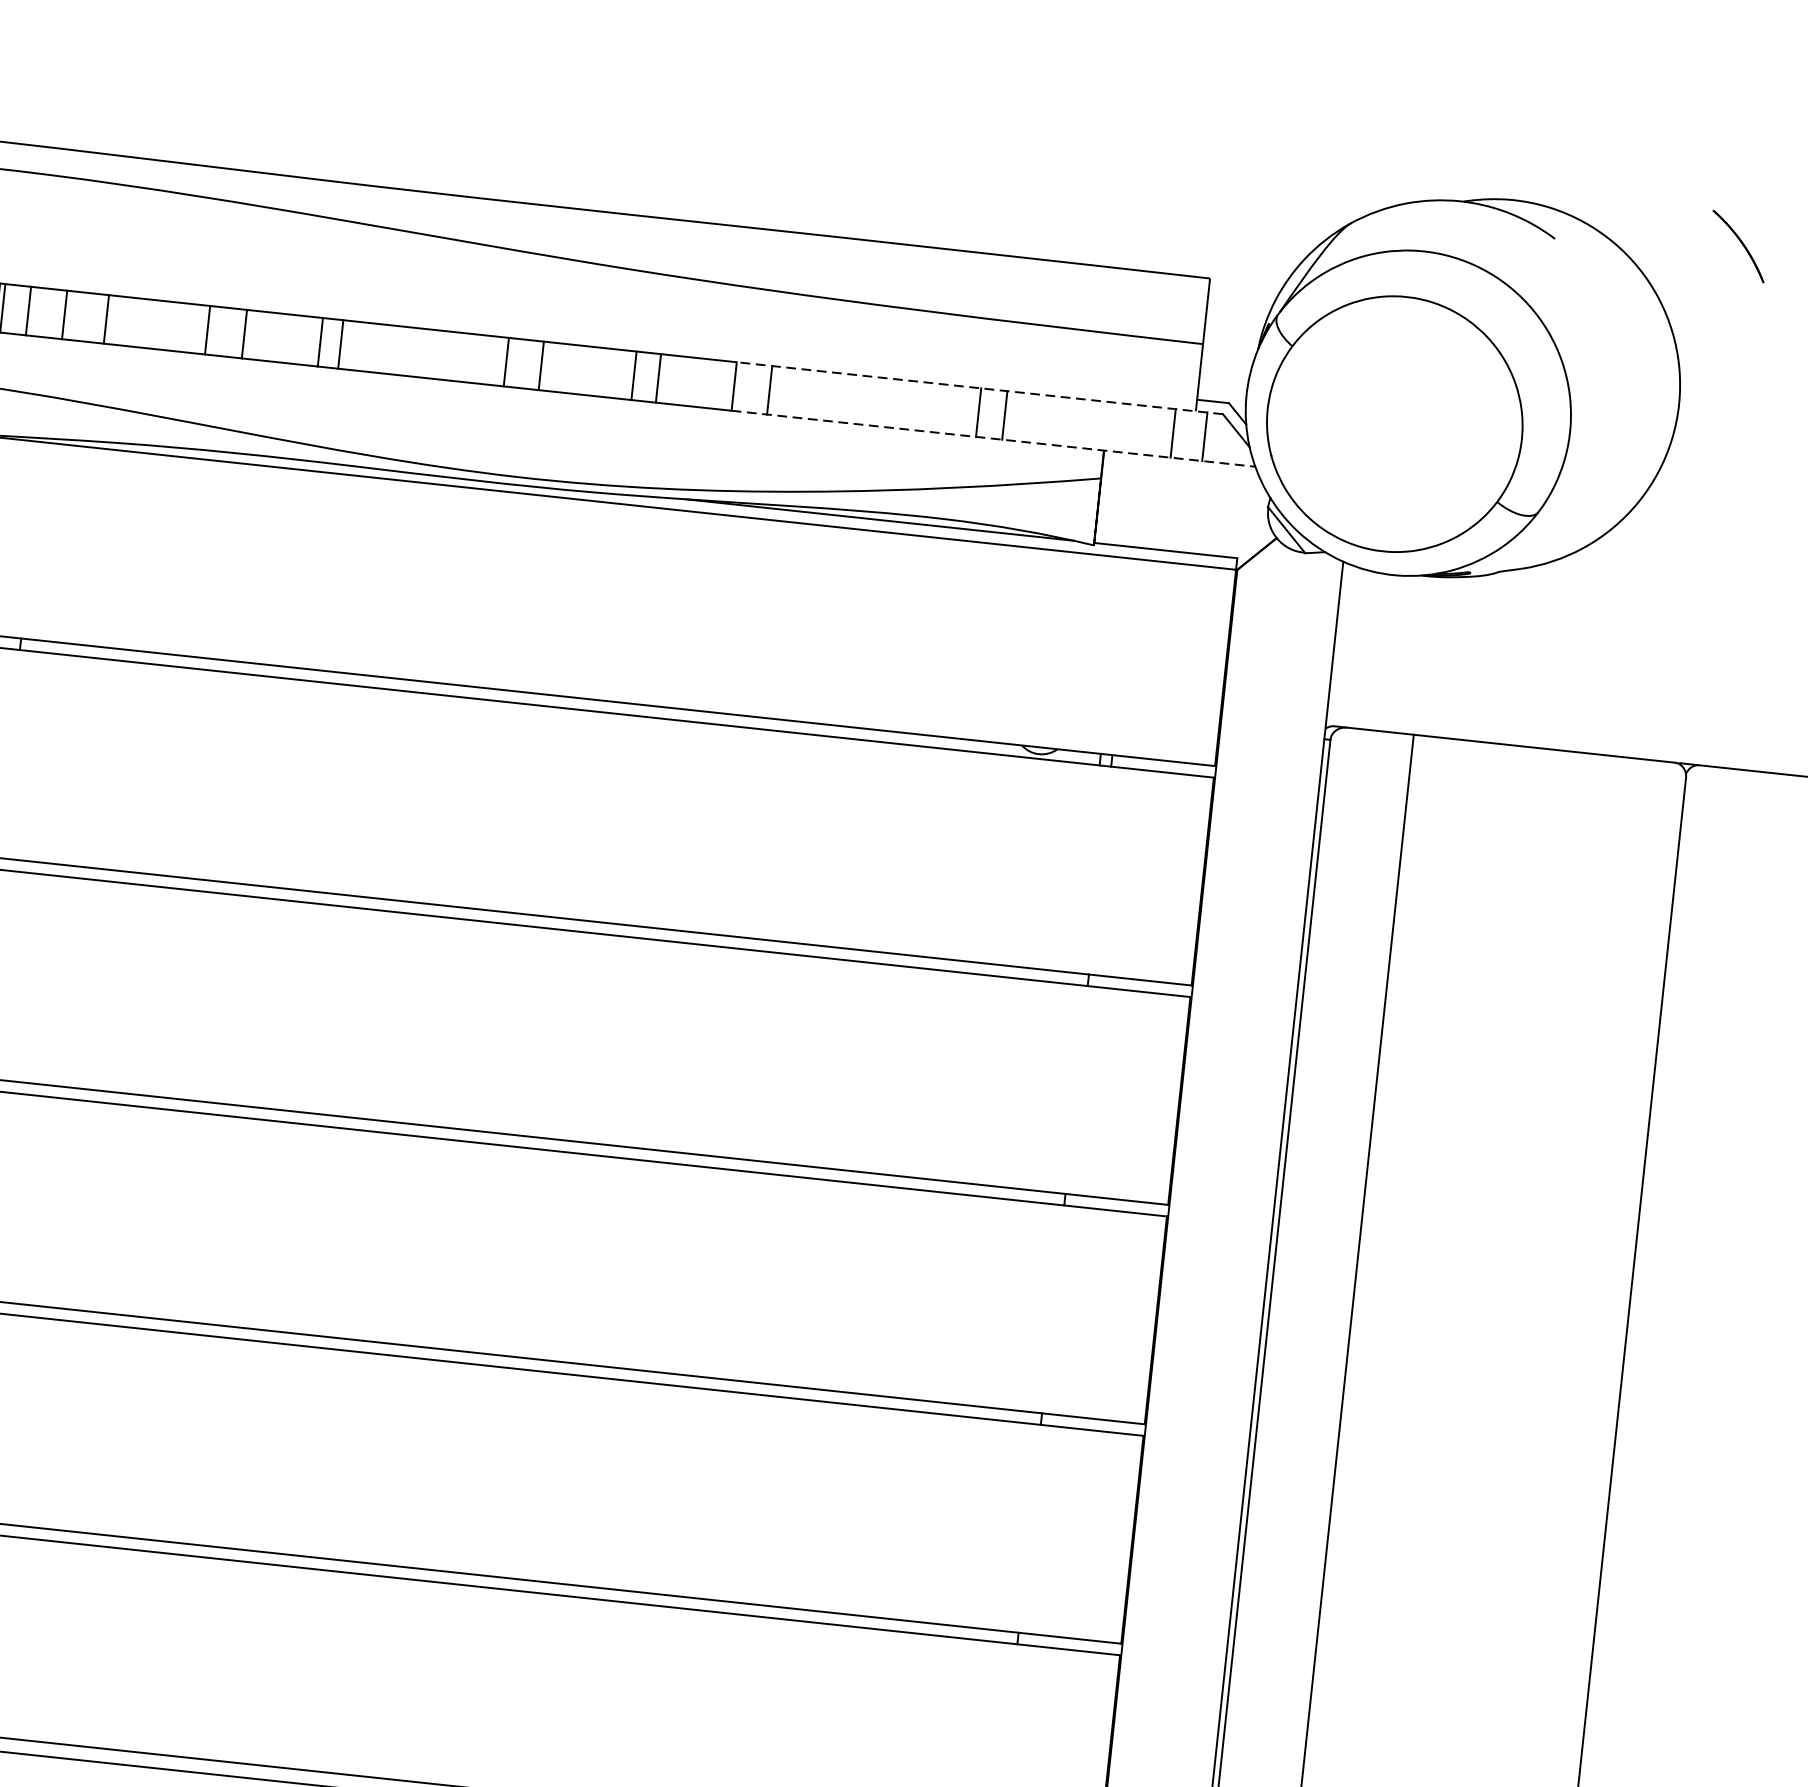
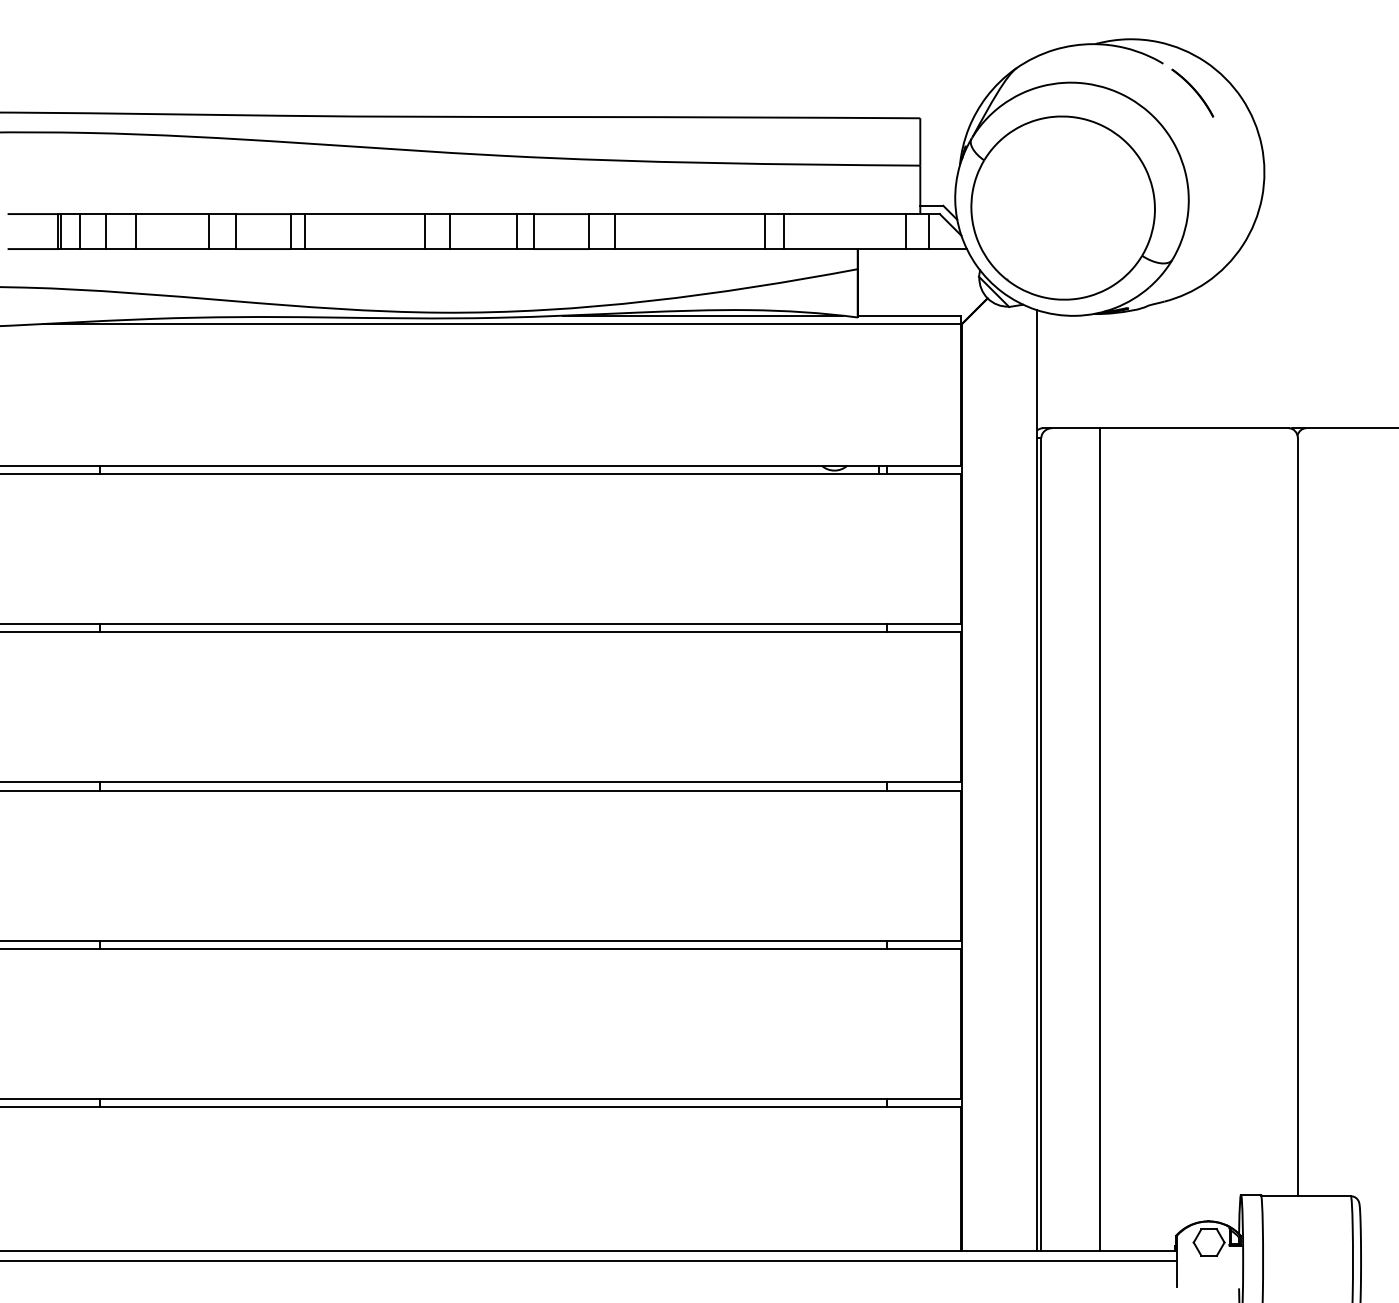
part: (1738, 245) -> (1192, 92), moved
line: (978, 388) -> (763, 214), dashed -> solid
line: (994, 439) -> (778, 249), dashed -> solid

